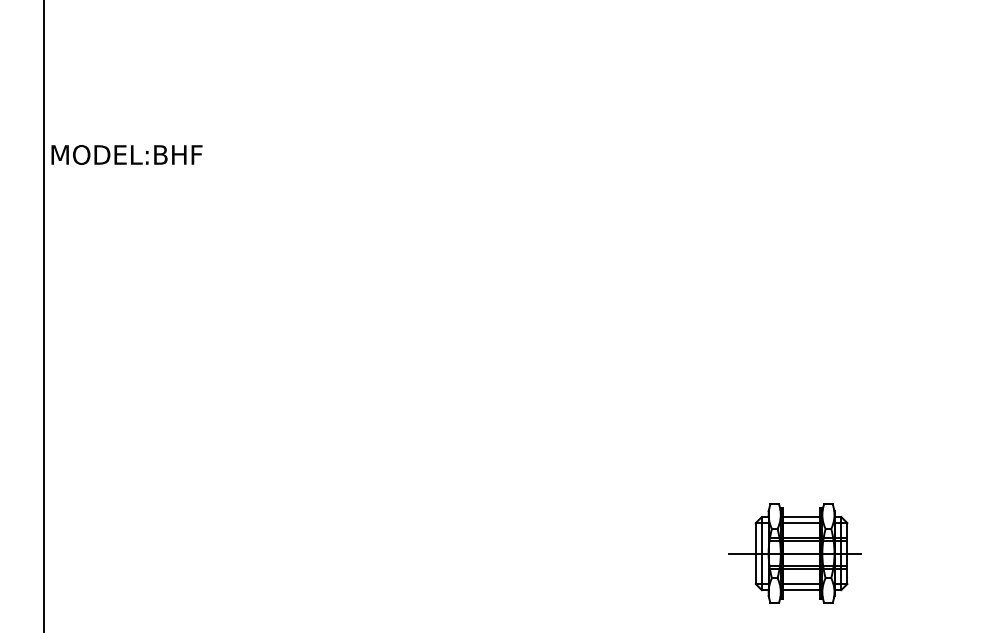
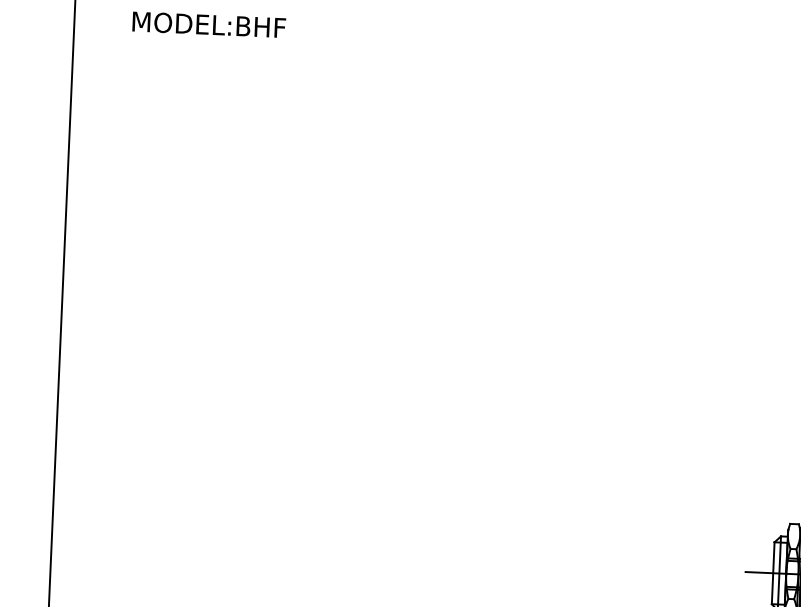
text: (126, 154) -> (208, 24), moved

